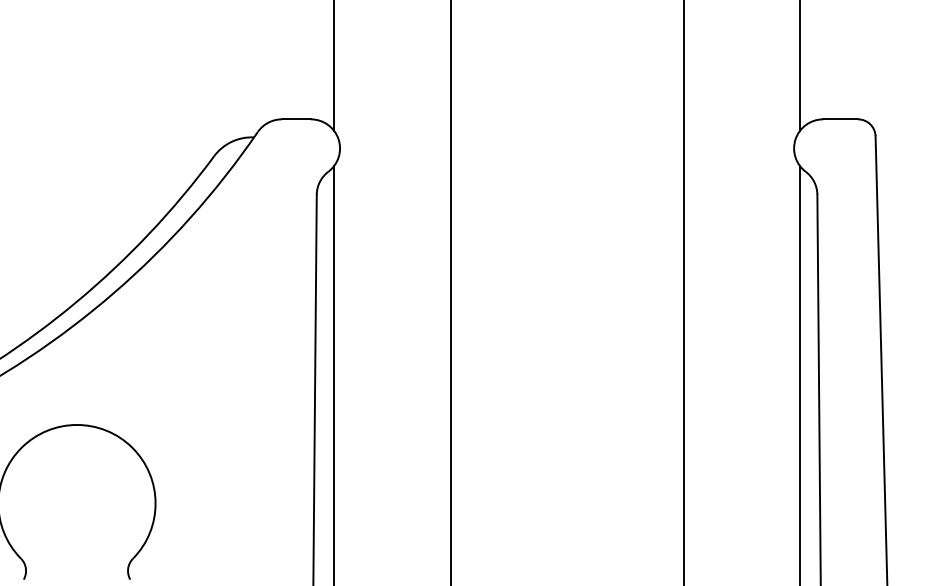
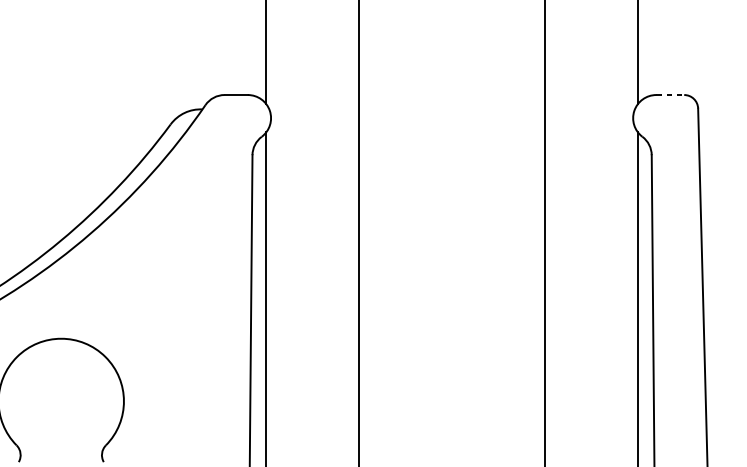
line: (841, 119) -> (670, 95), solid -> dashed

